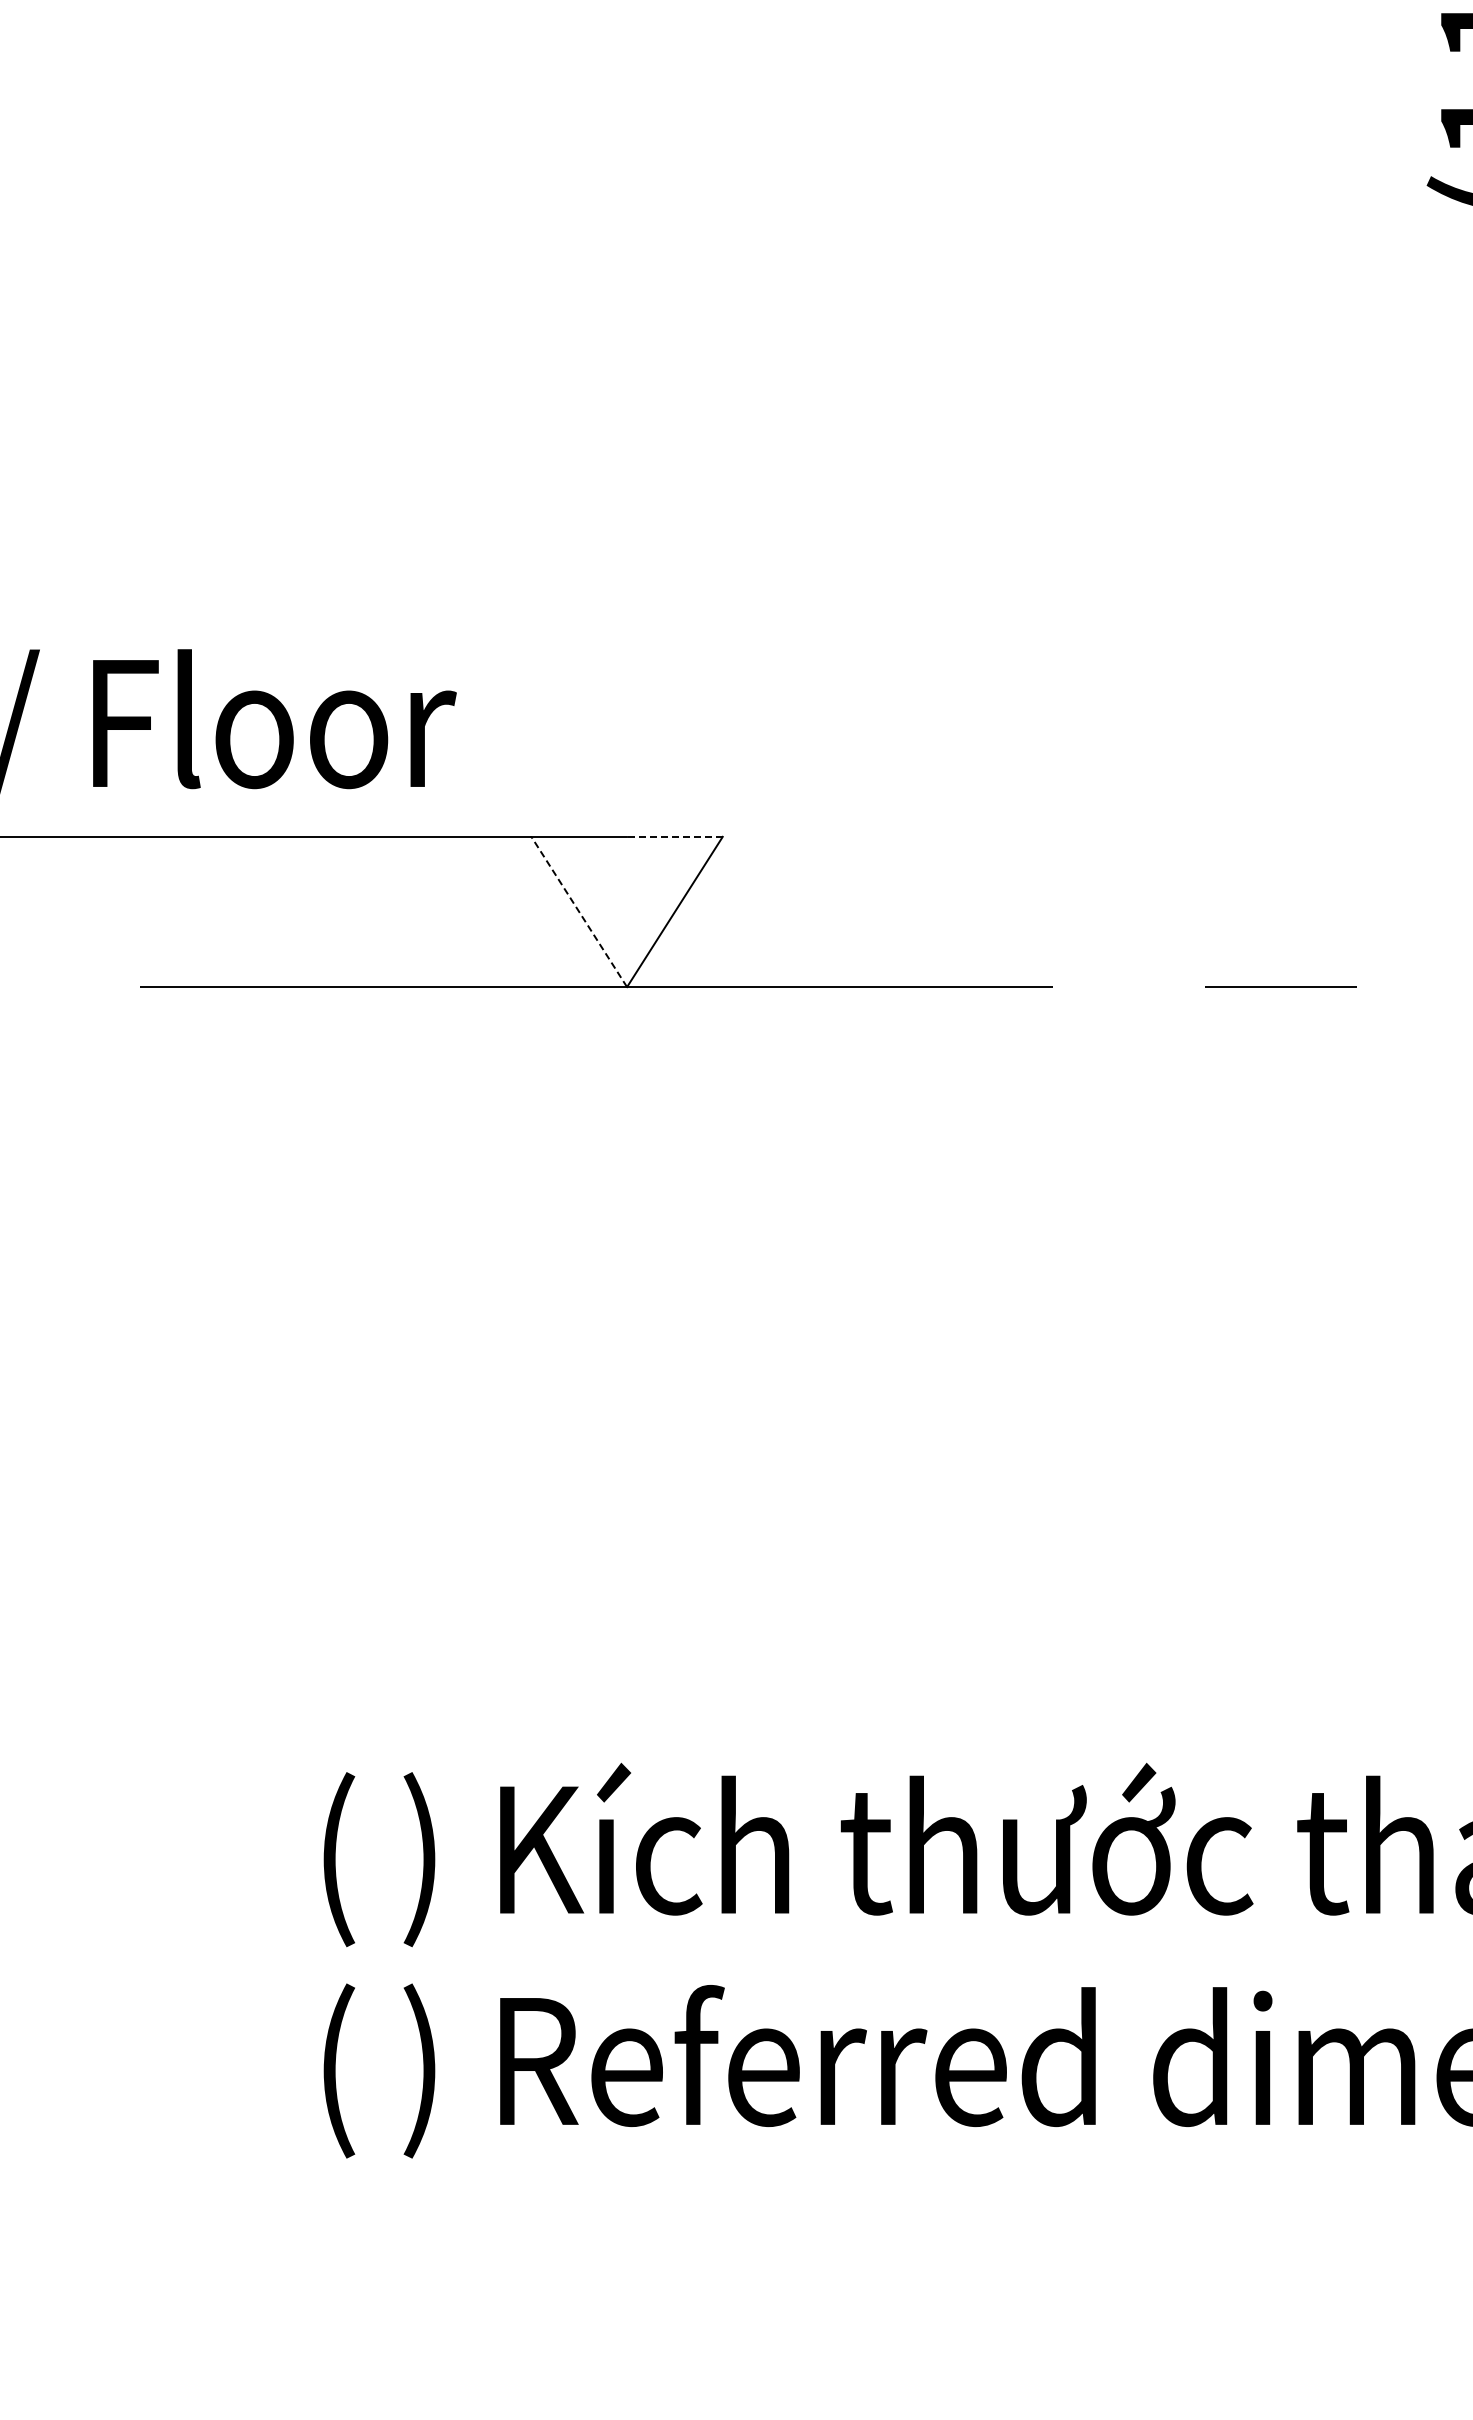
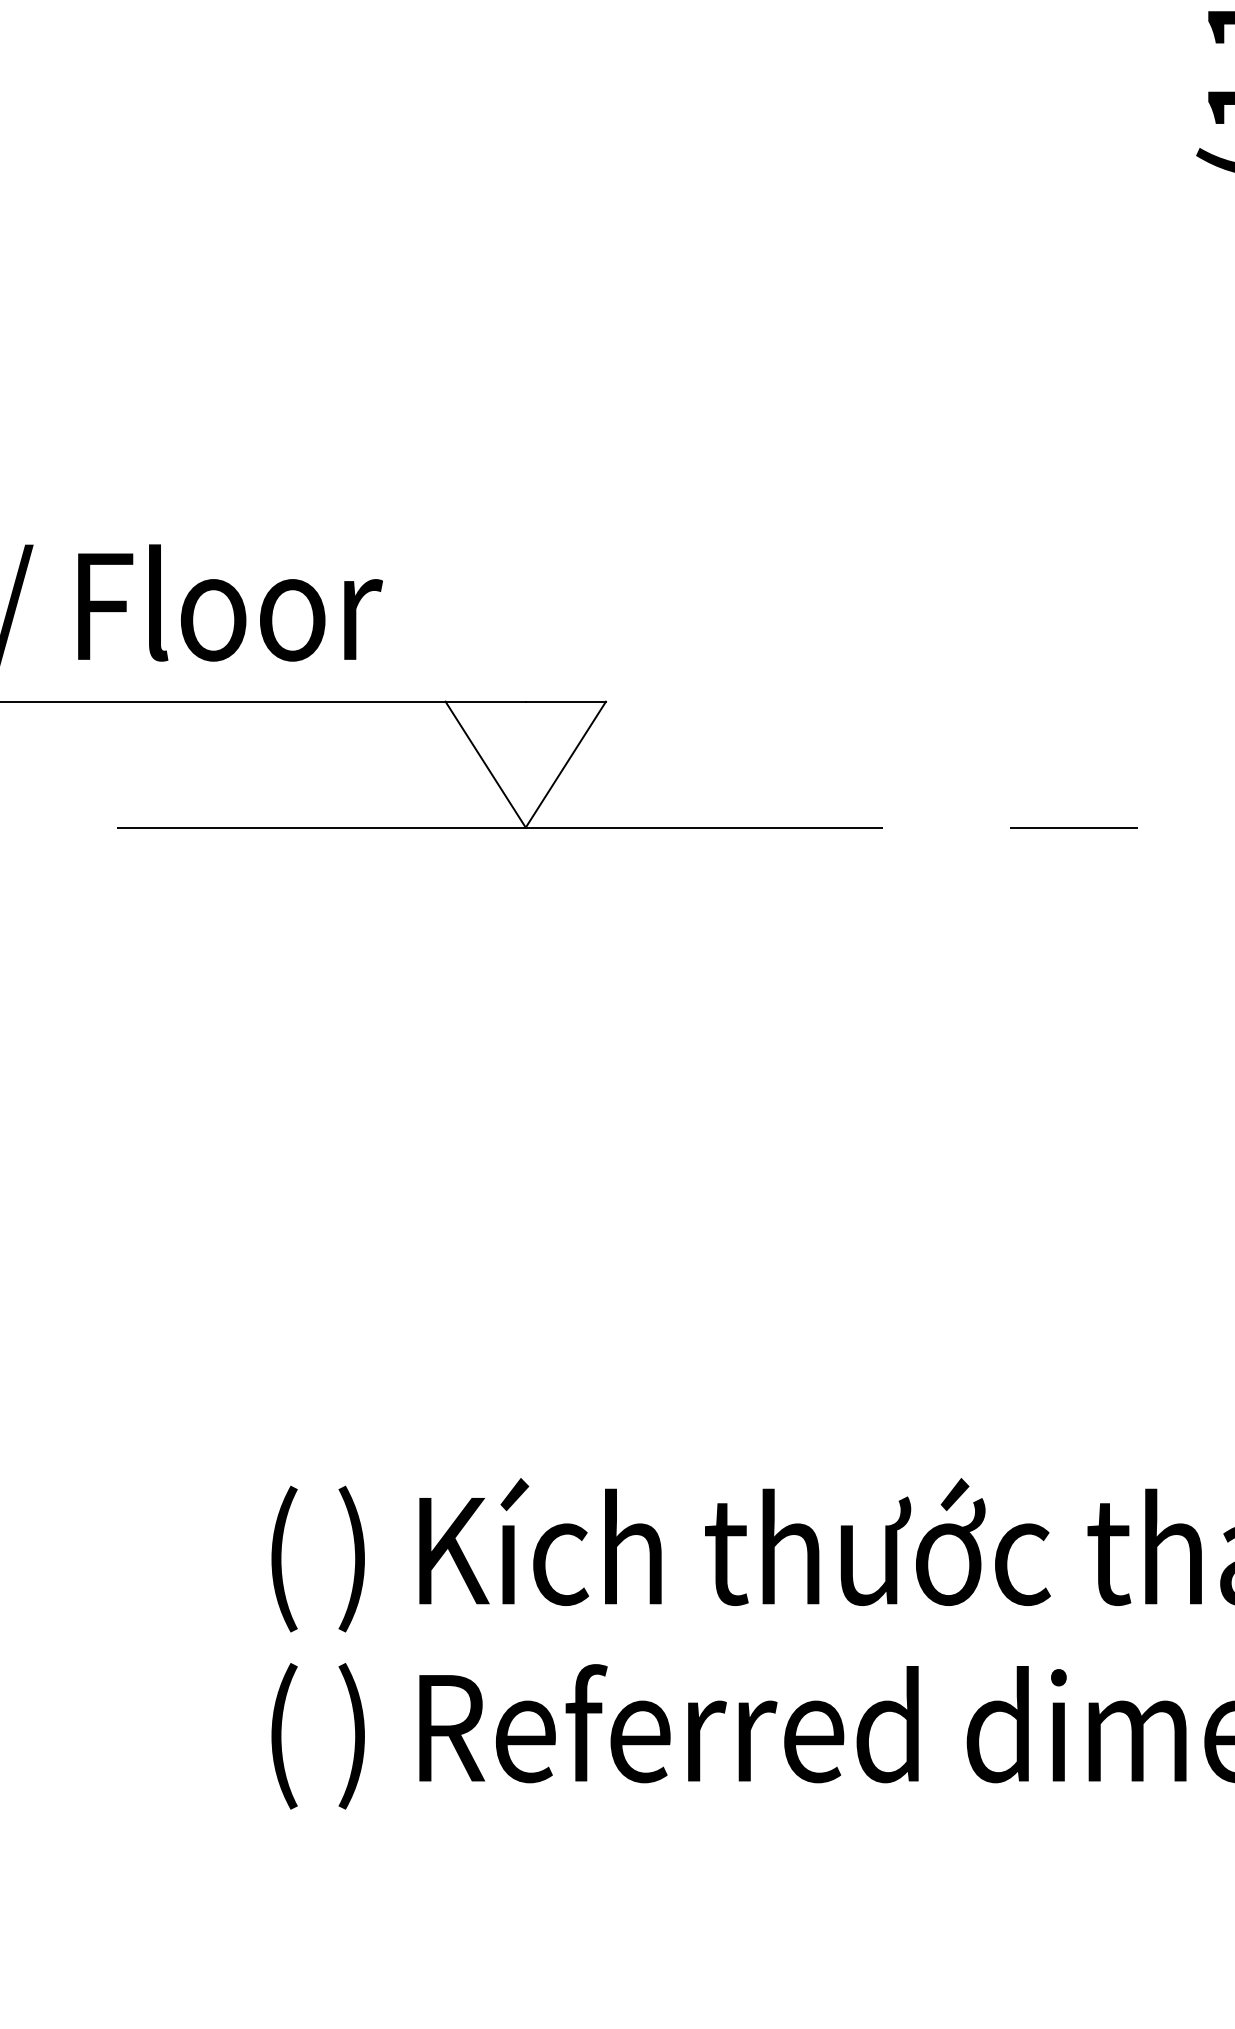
line: (674, 836) -> (565, 701), dashed -> solid
line: (578, 911) -> (485, 764), dashed -> solid

